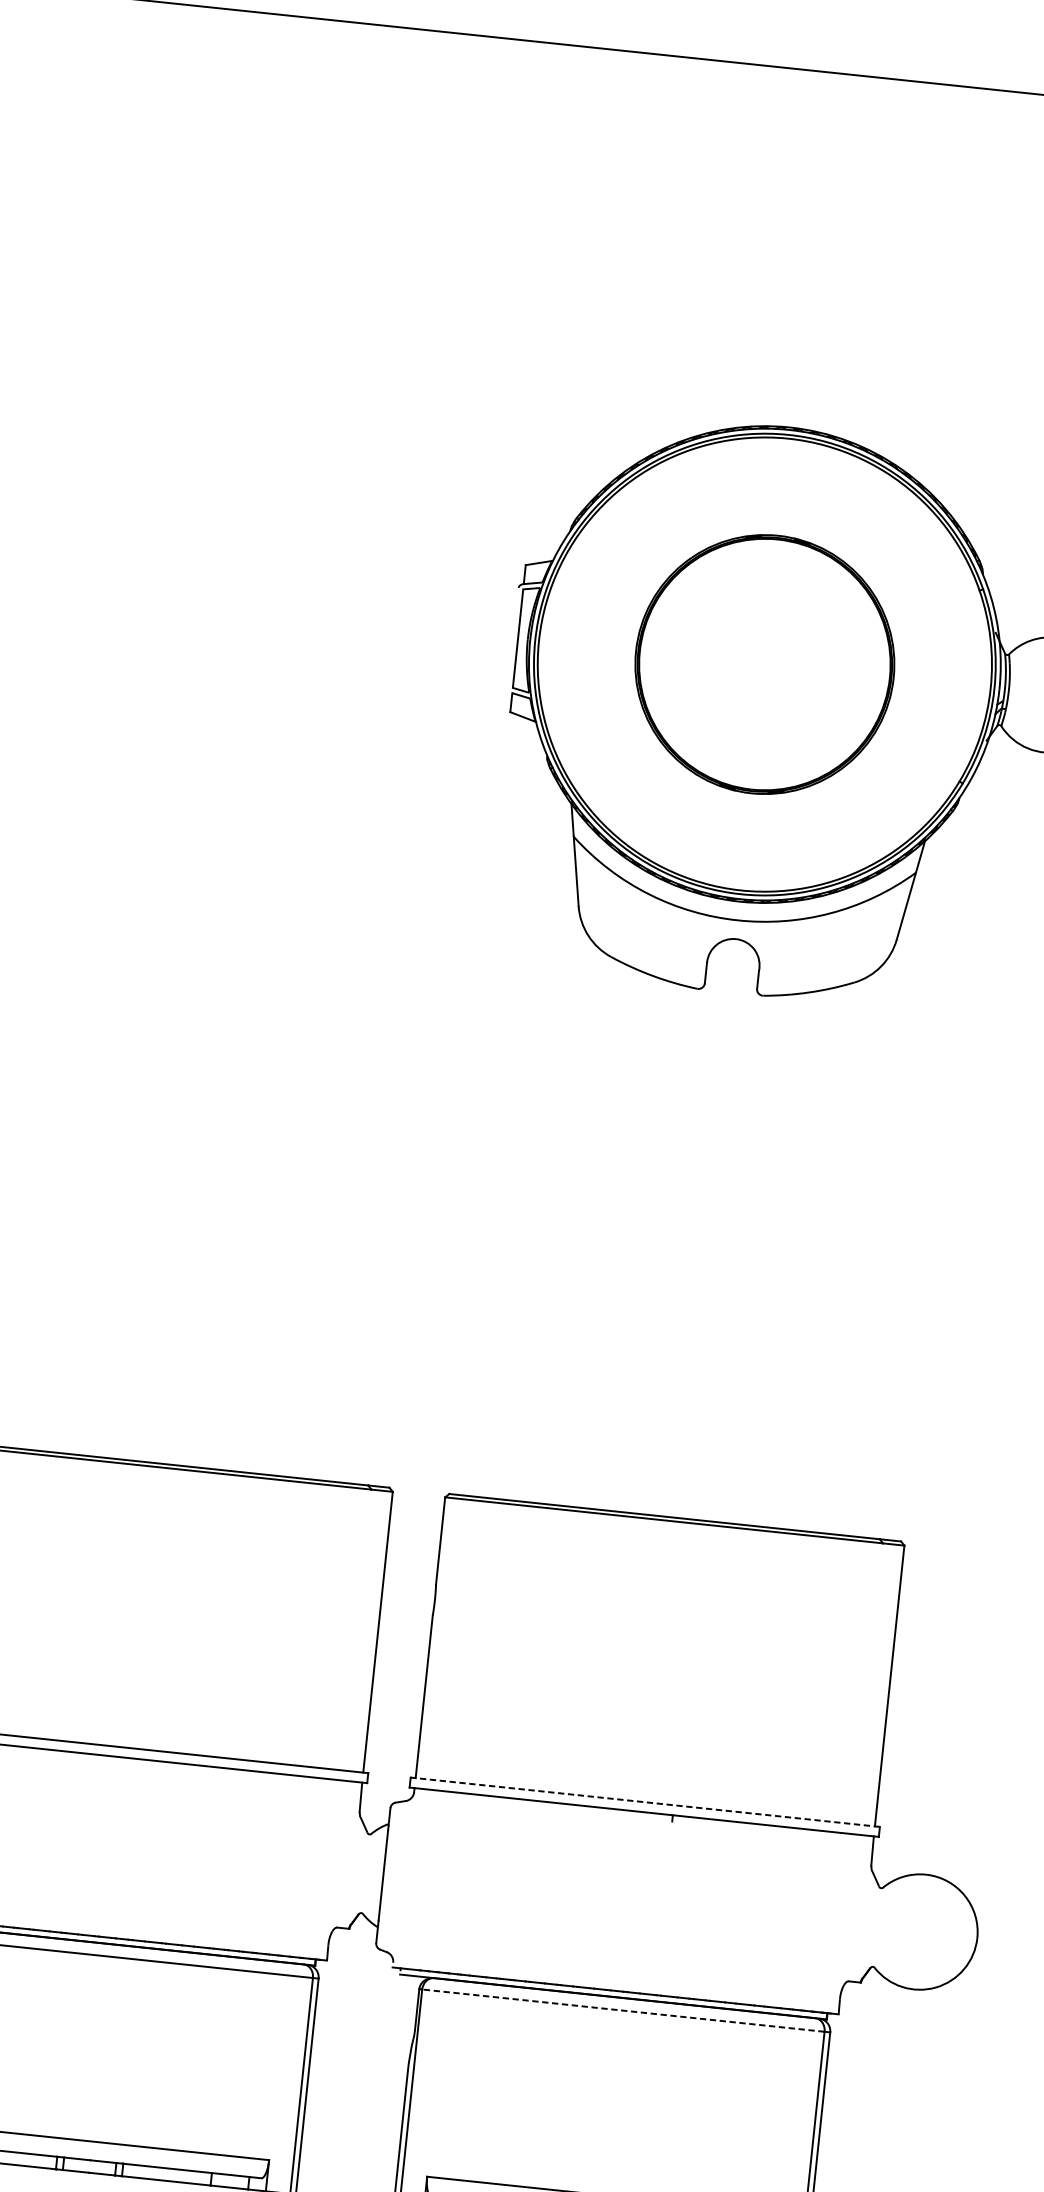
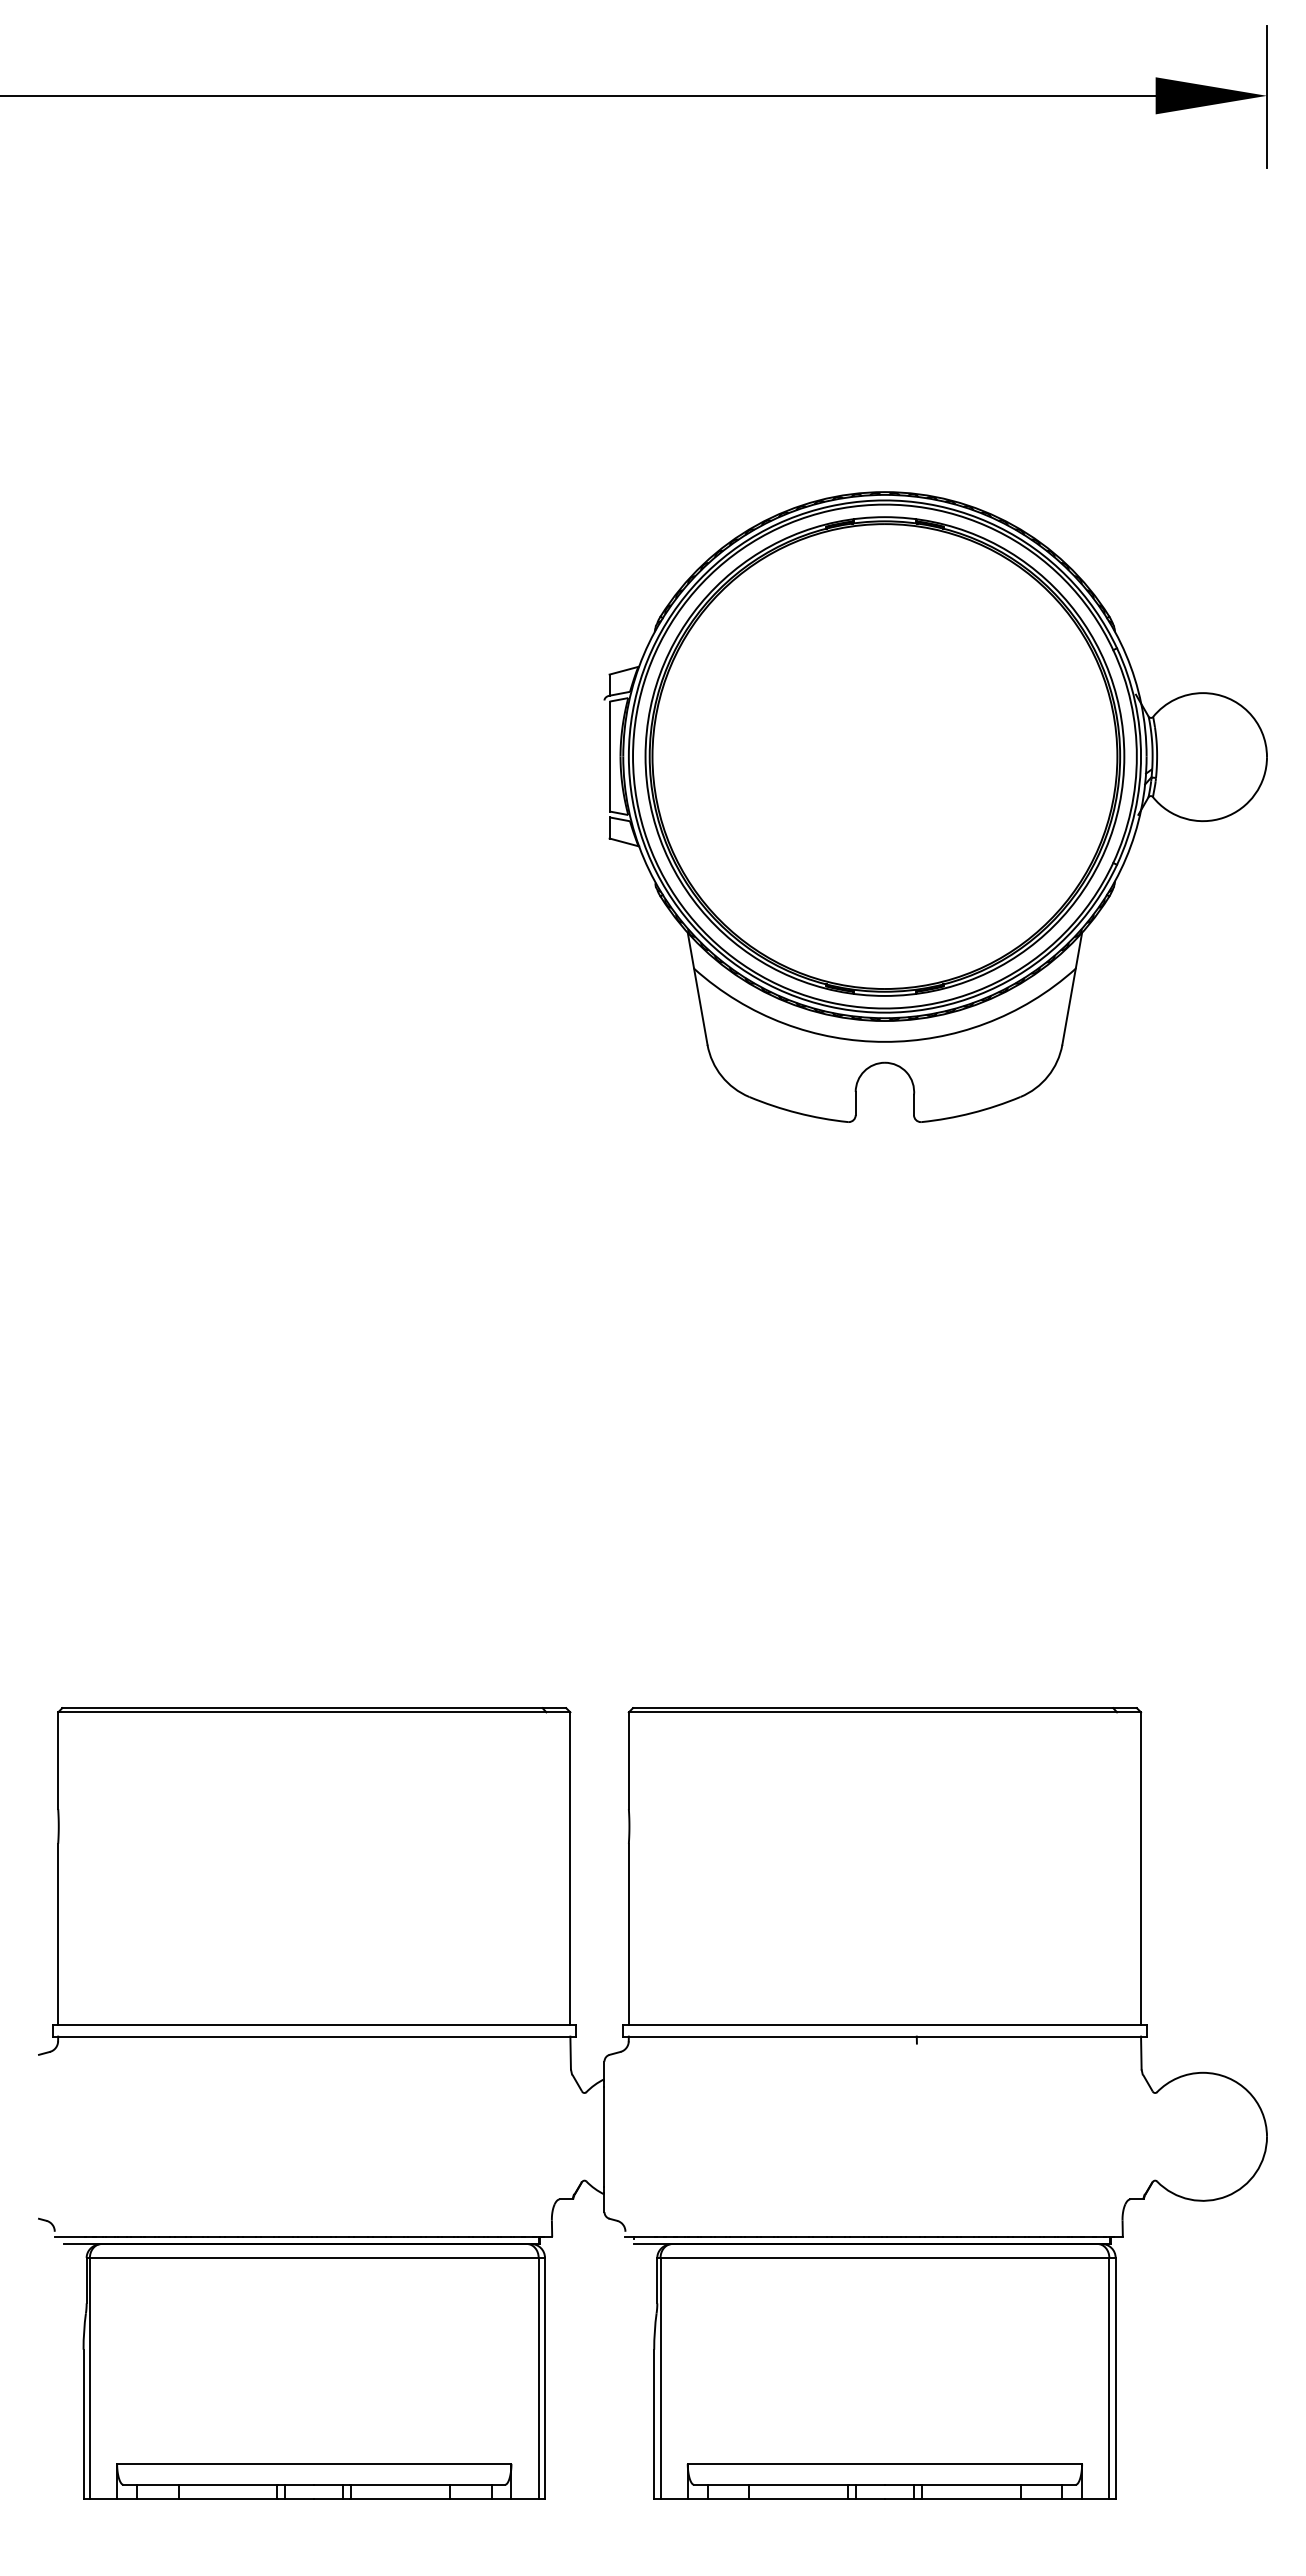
part: (764, 664) -> (884, 756), size x1.67
line: (644, 1802) -> (884, 2025), dashed -> solid
line: (623, 2010) -> (884, 2257), dashed -> solid

